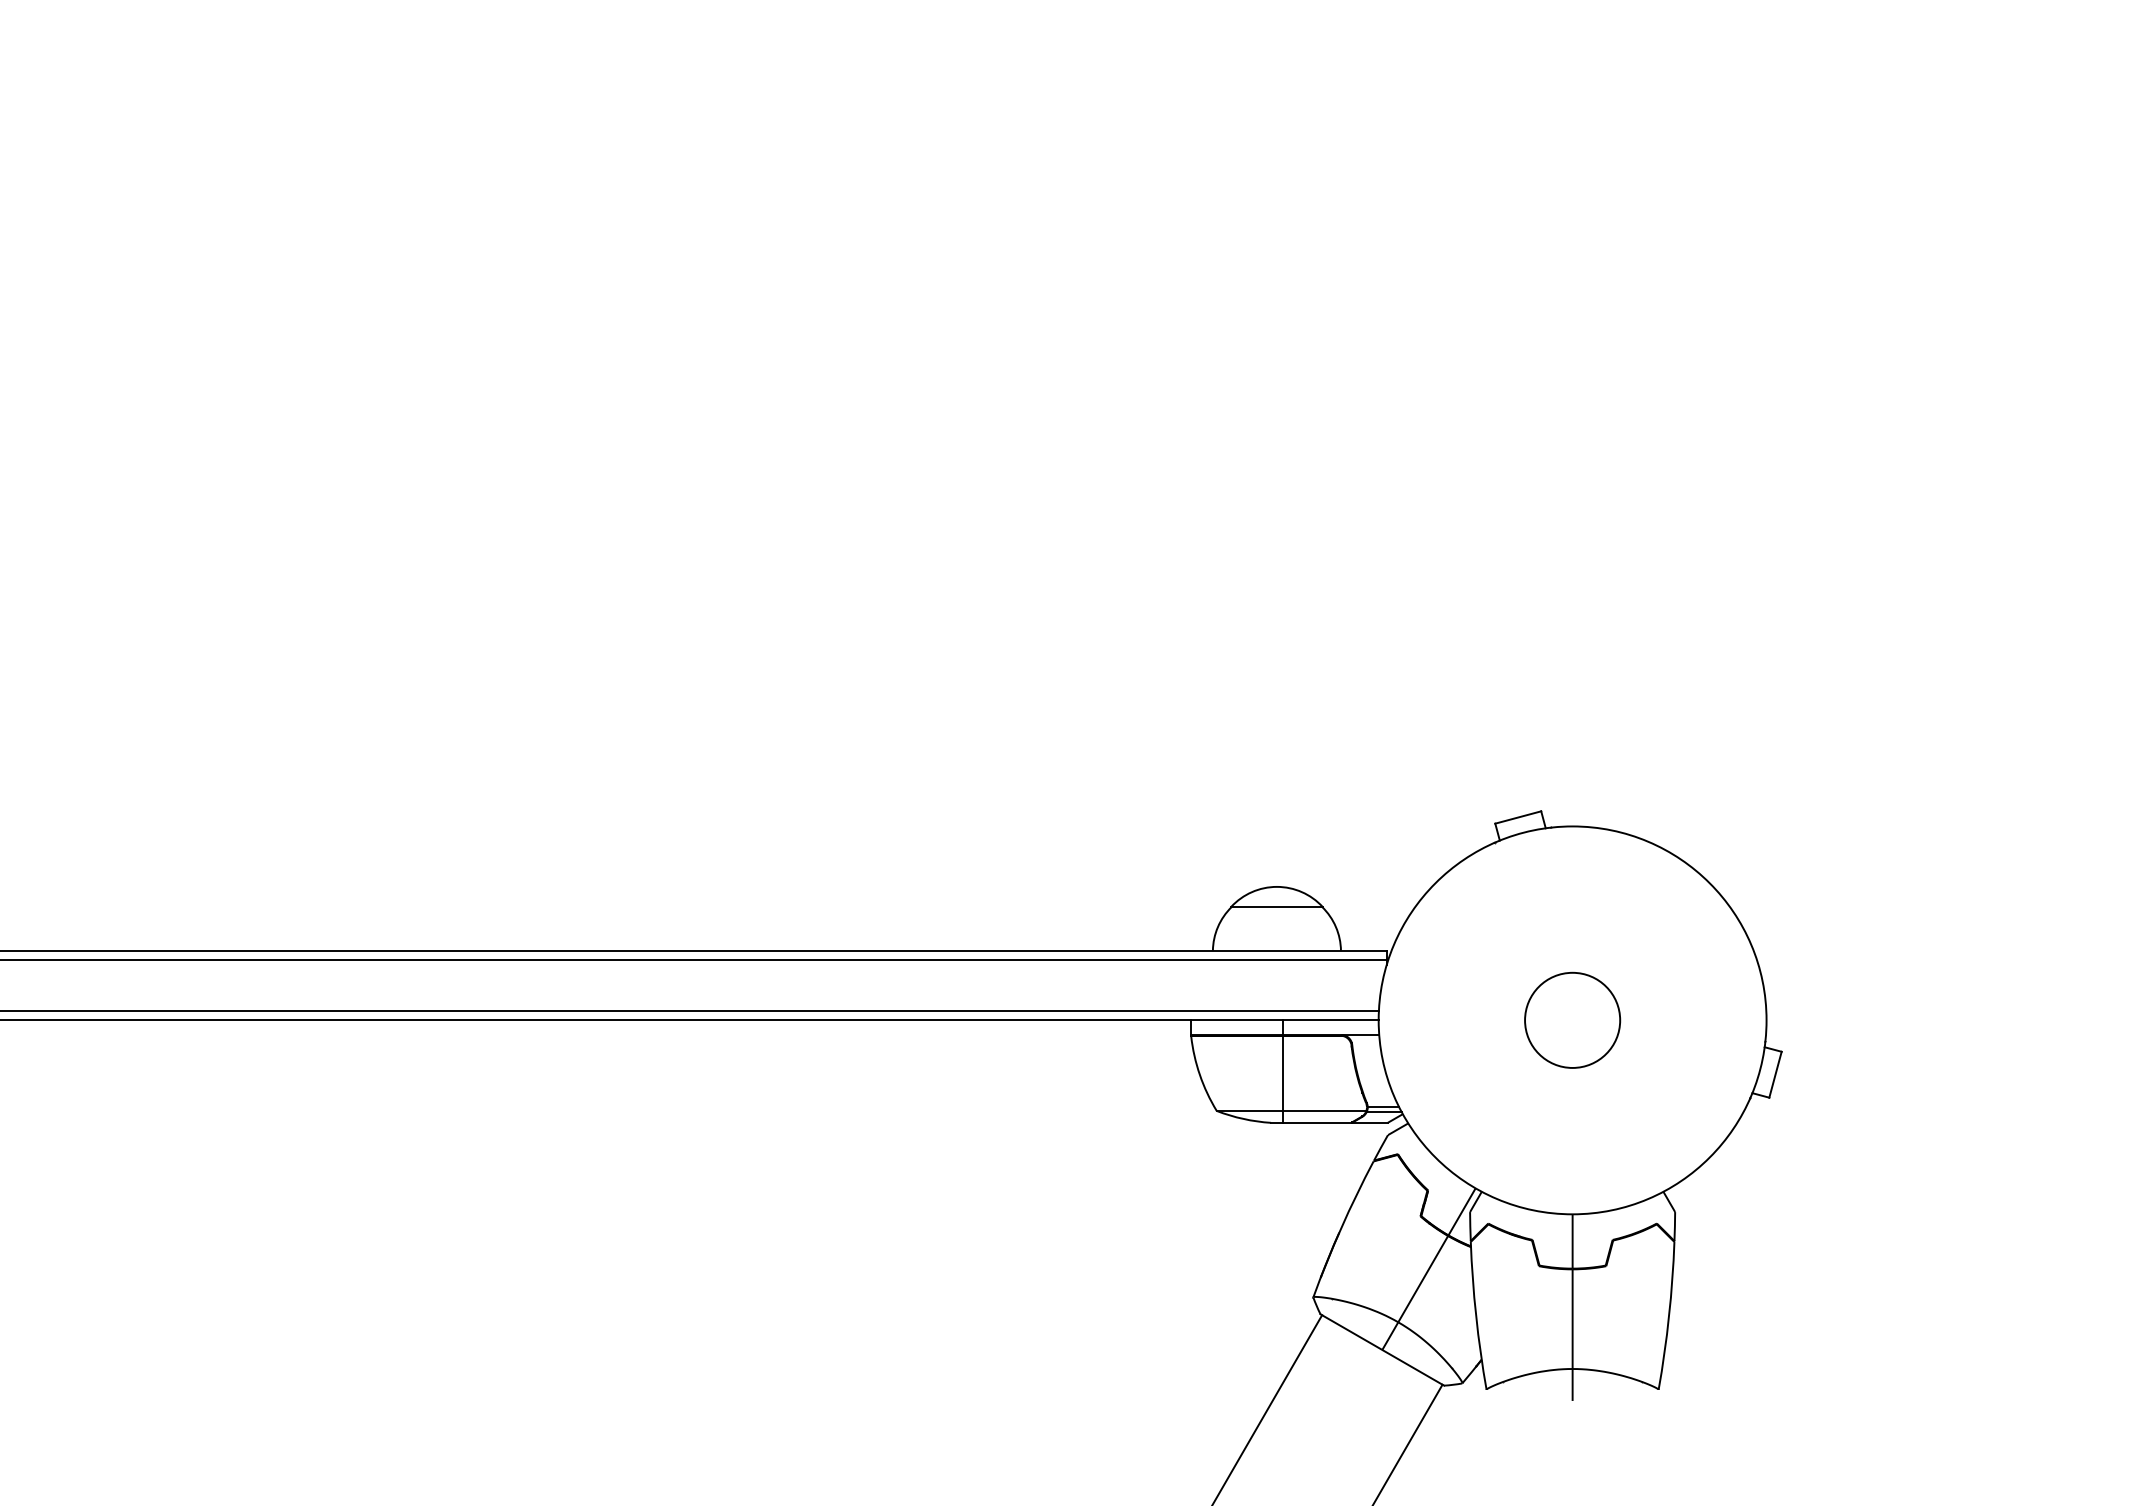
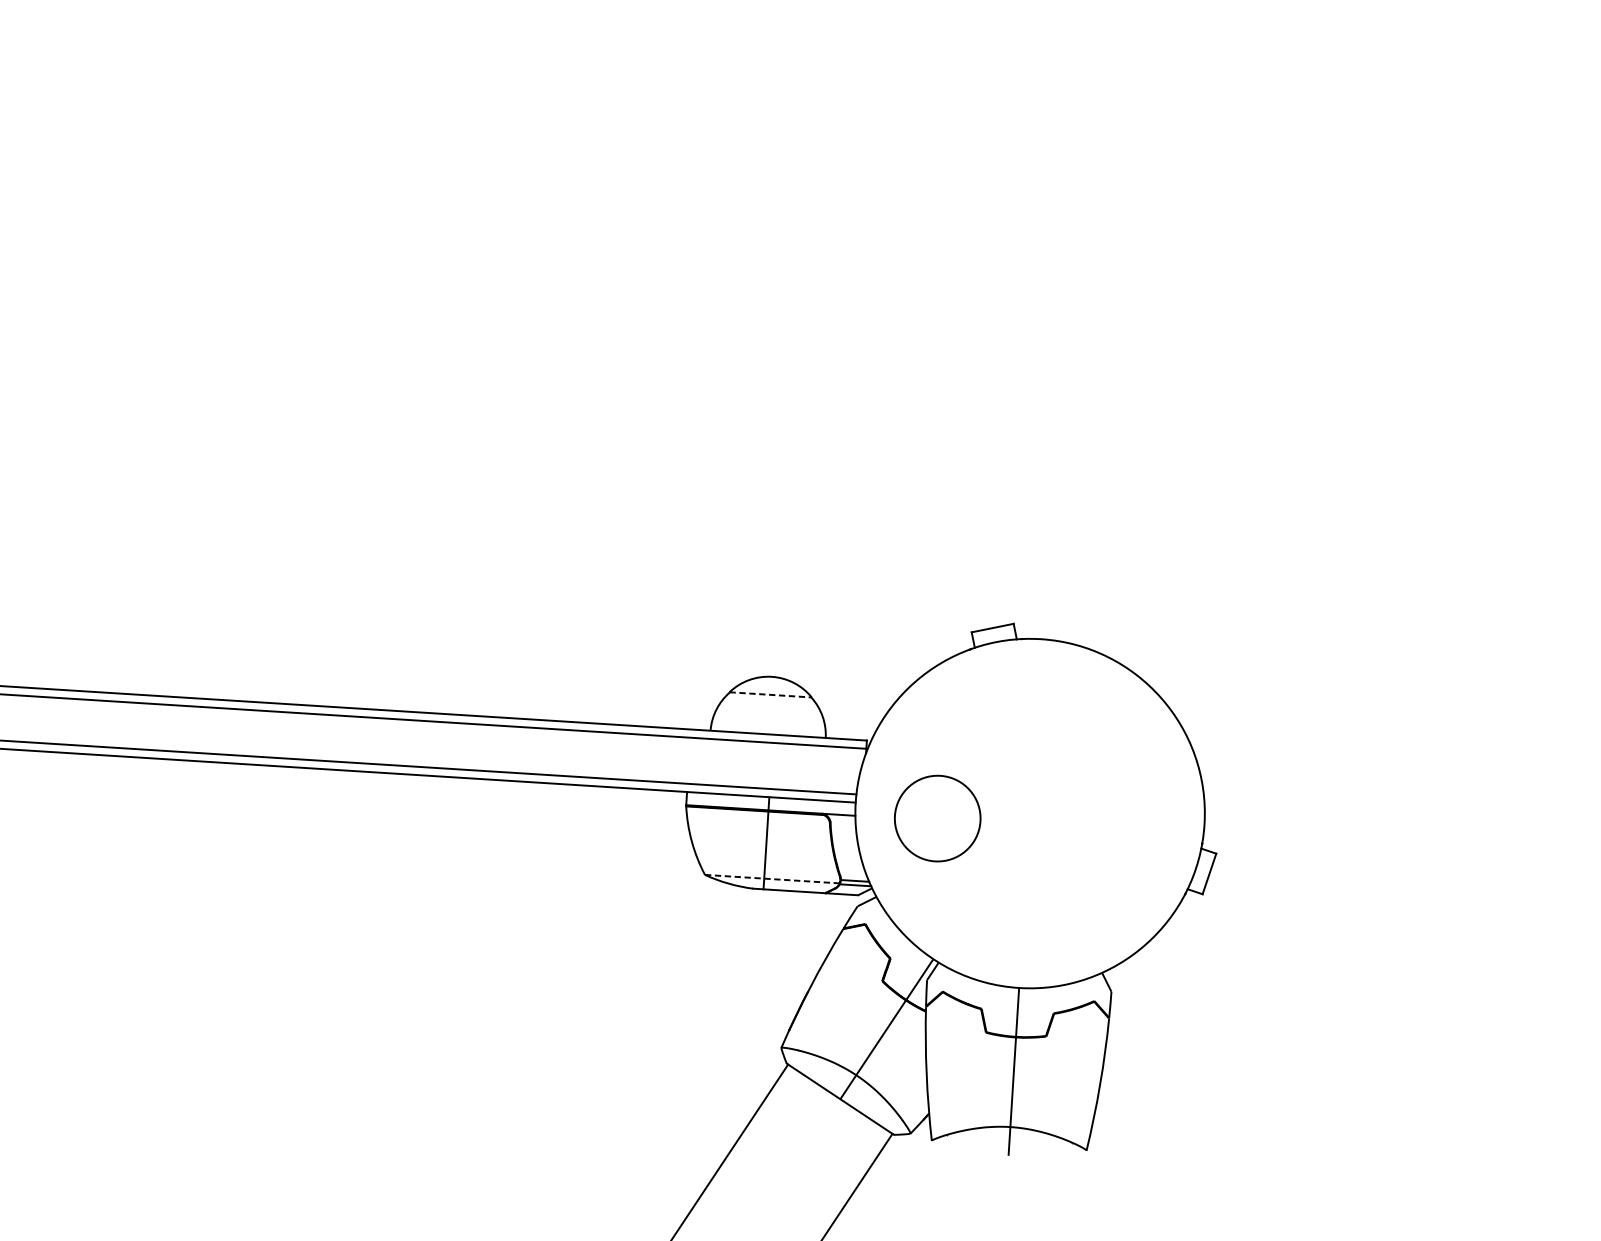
line: (1276, 906) -> (770, 694), solid -> dashed
circle: (1572, 1019) -> (937, 817), moved
line: (1291, 1110) -> (772, 878), solid -> dashed

